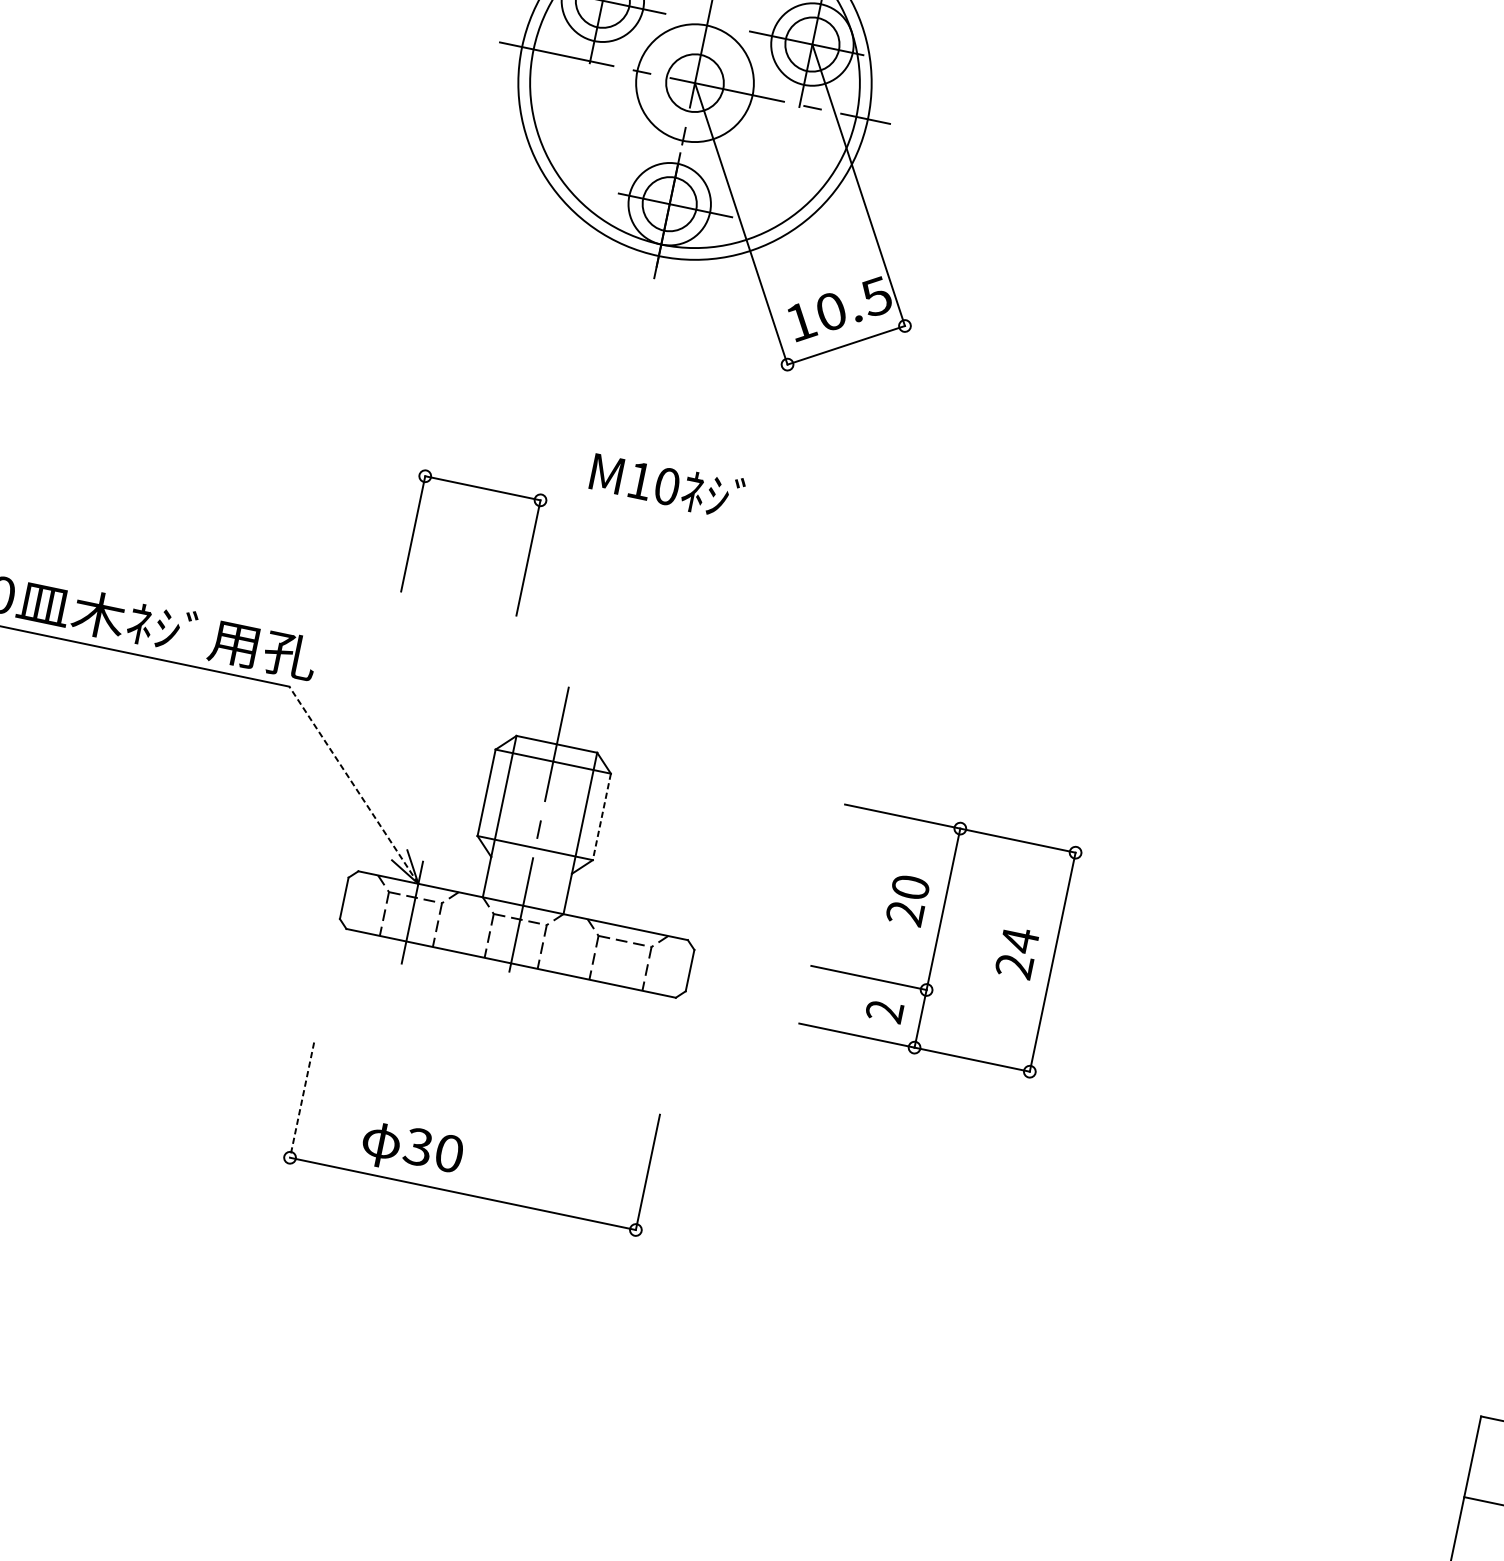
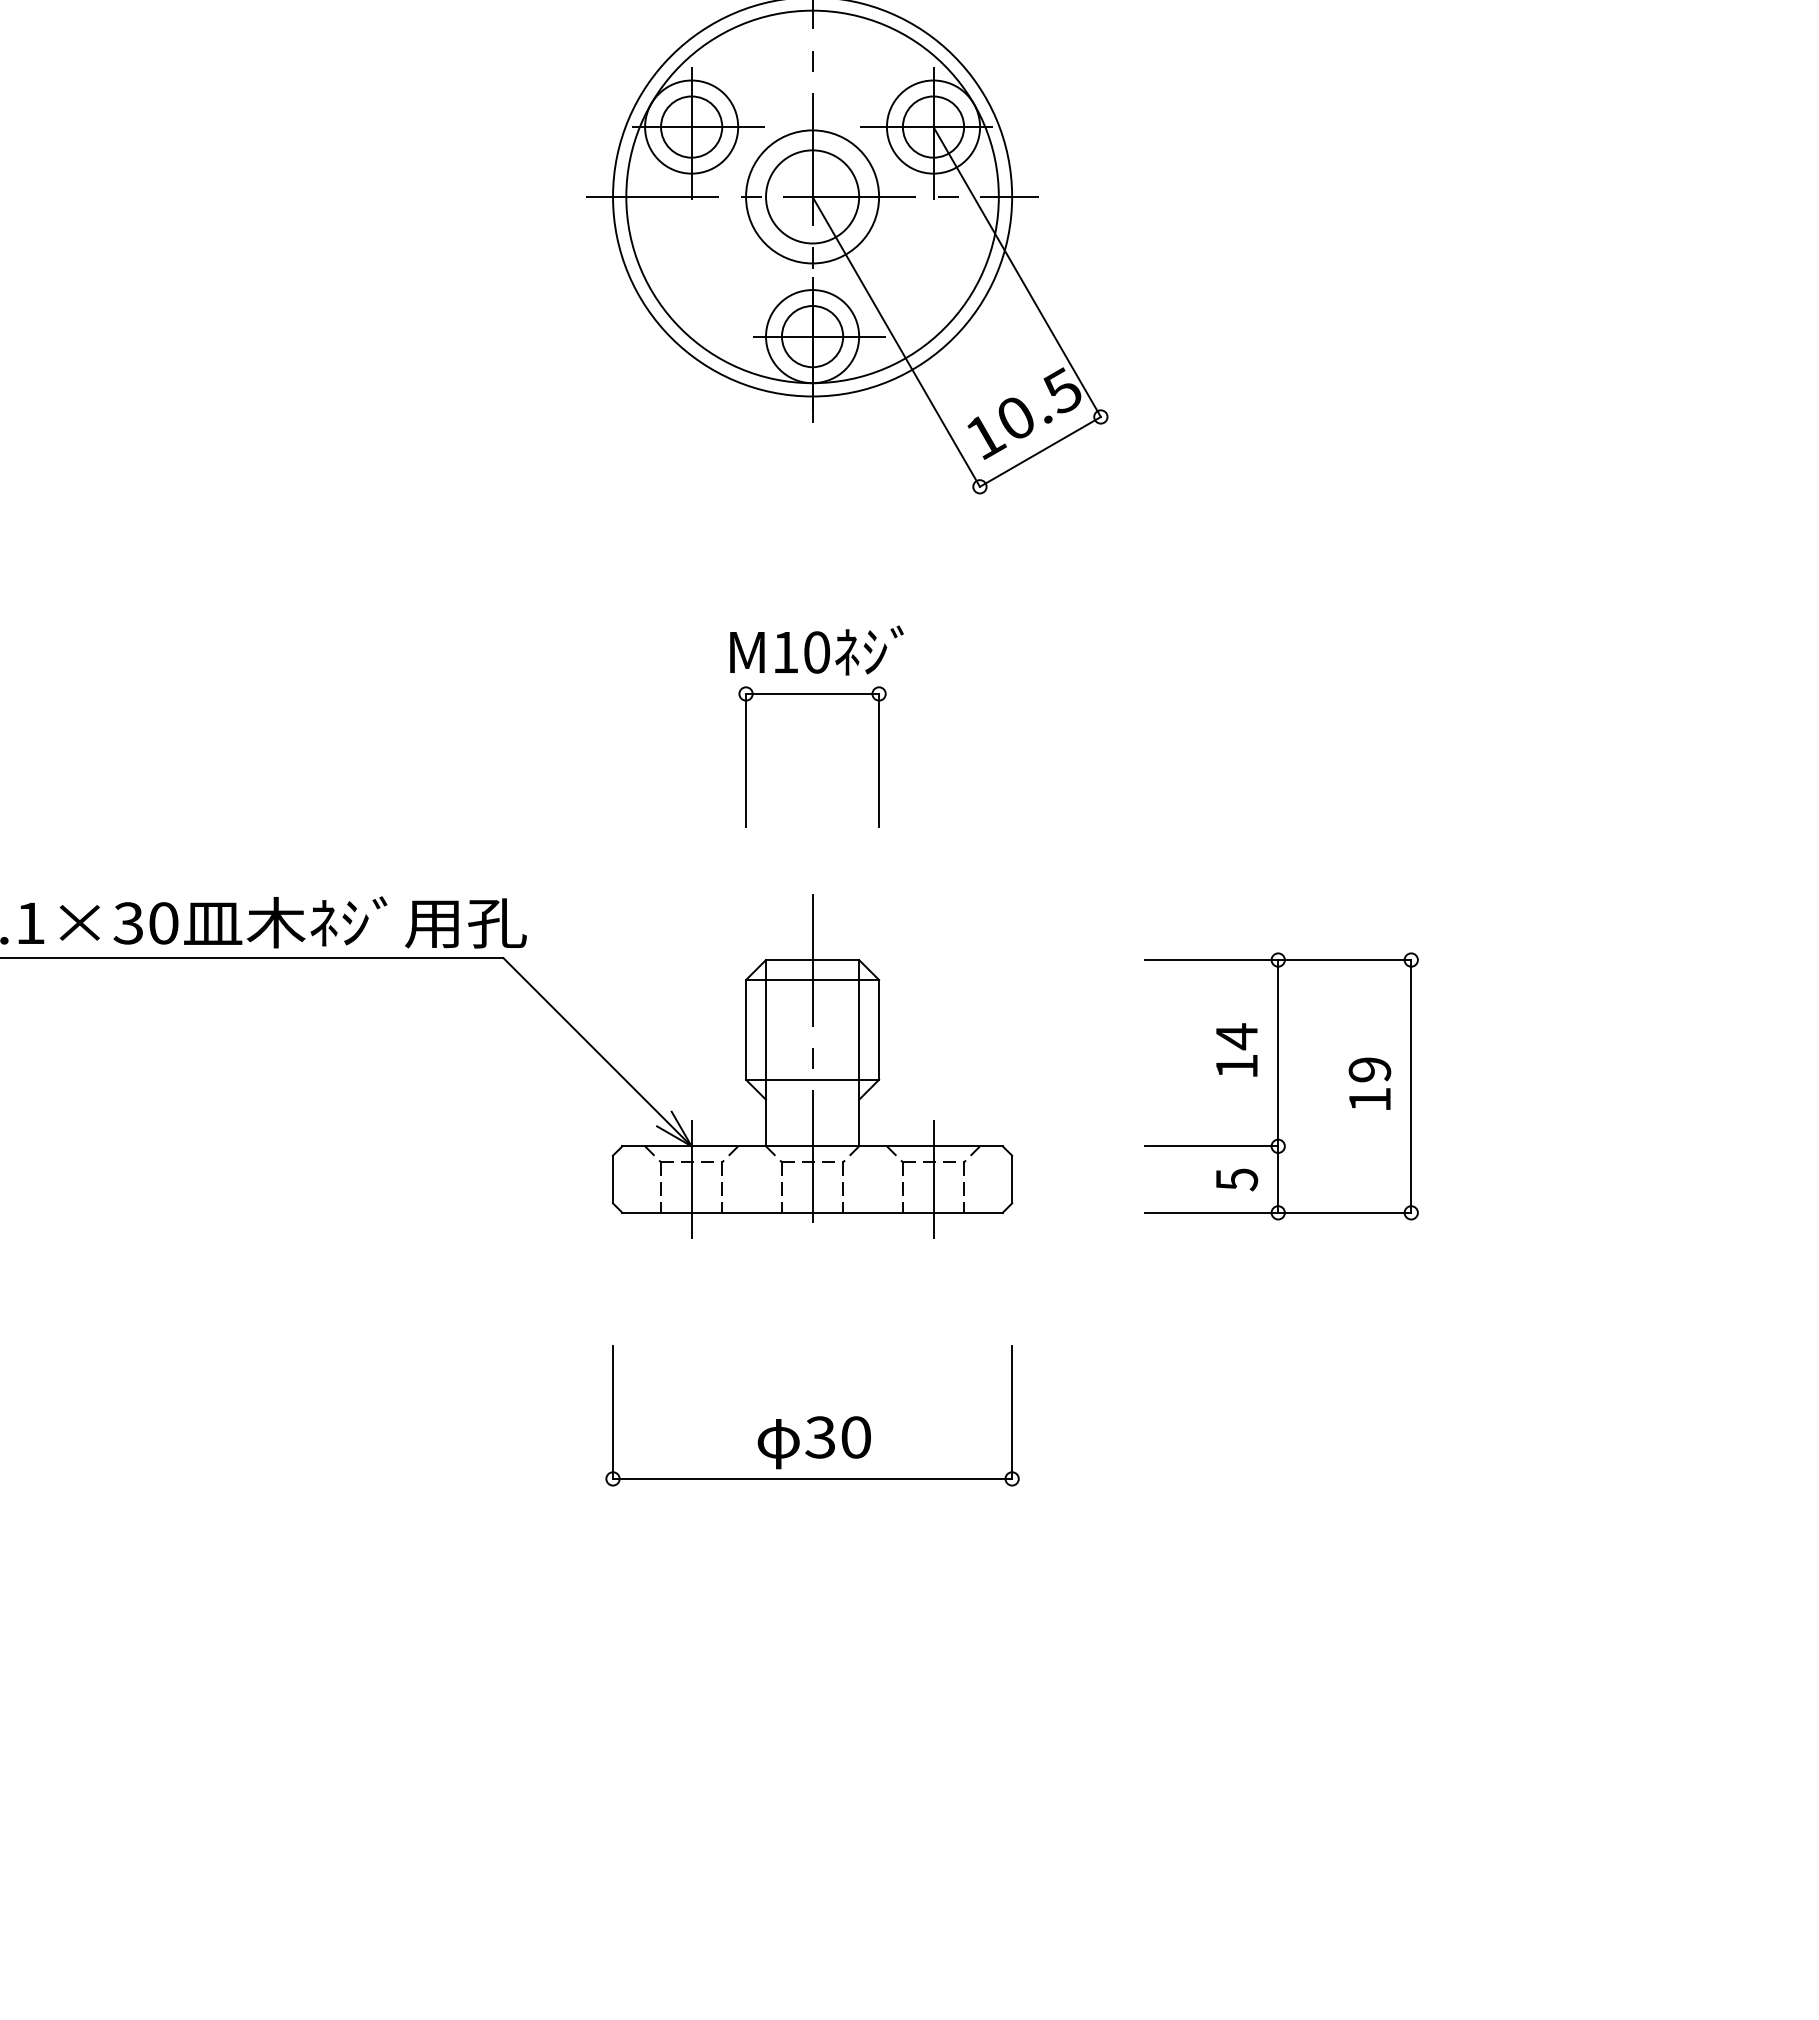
circle: (695, 82) -> (812, 196), size x1.43
text: (667, 484) -> (816, 650), moved
part: (482, 488) -> (812, 694), moved
line: (353, 784) -> (597, 1051), dashed -> solid
line: (602, 816) -> (879, 1029), dashed -> solid
text: (907, 899) -> (1236, 1050), 20 -> 14
text: (1016, 952) -> (1369, 1084), 24 -> 19
line: (621, 956) -> (933, 1179), added
text: (884, 1011) -> (1236, 1179), 2 -> 5
line: (302, 1100) -> (613, 1412), dashed -> solid
text: (411, 1150) -> (813, 1442), moved

